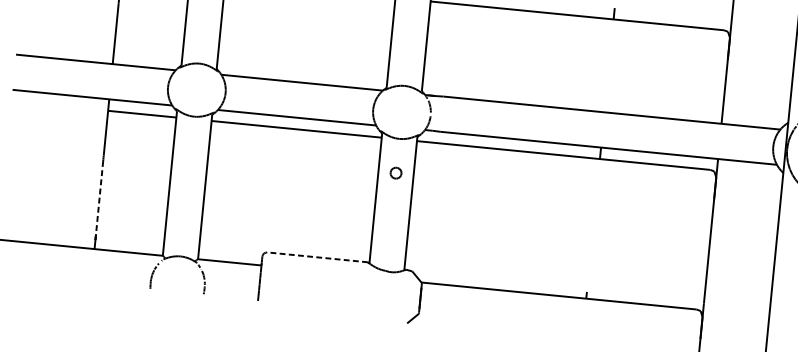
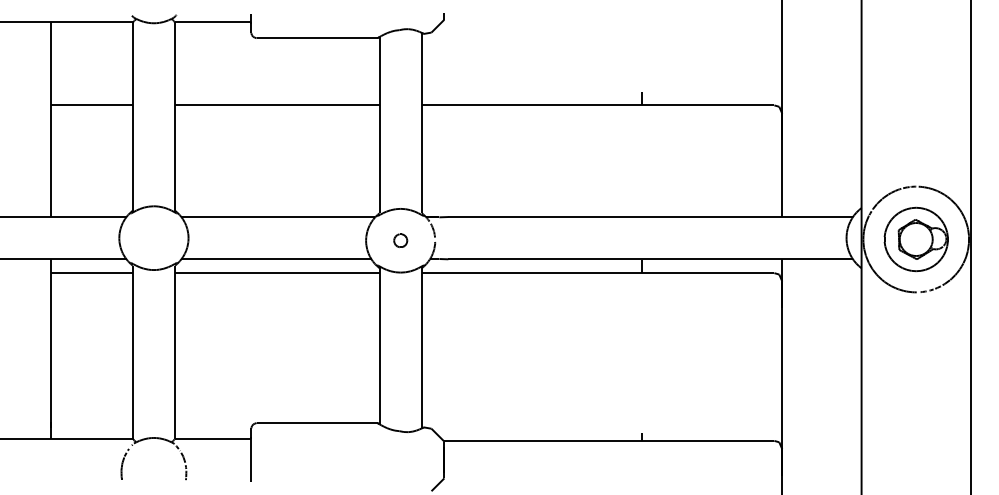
part: (395, 172) -> (400, 240), moved
line: (99, 200) -> (50, 381), dashed -> solid
line: (317, 257) -> (316, 423), dashed -> solid

